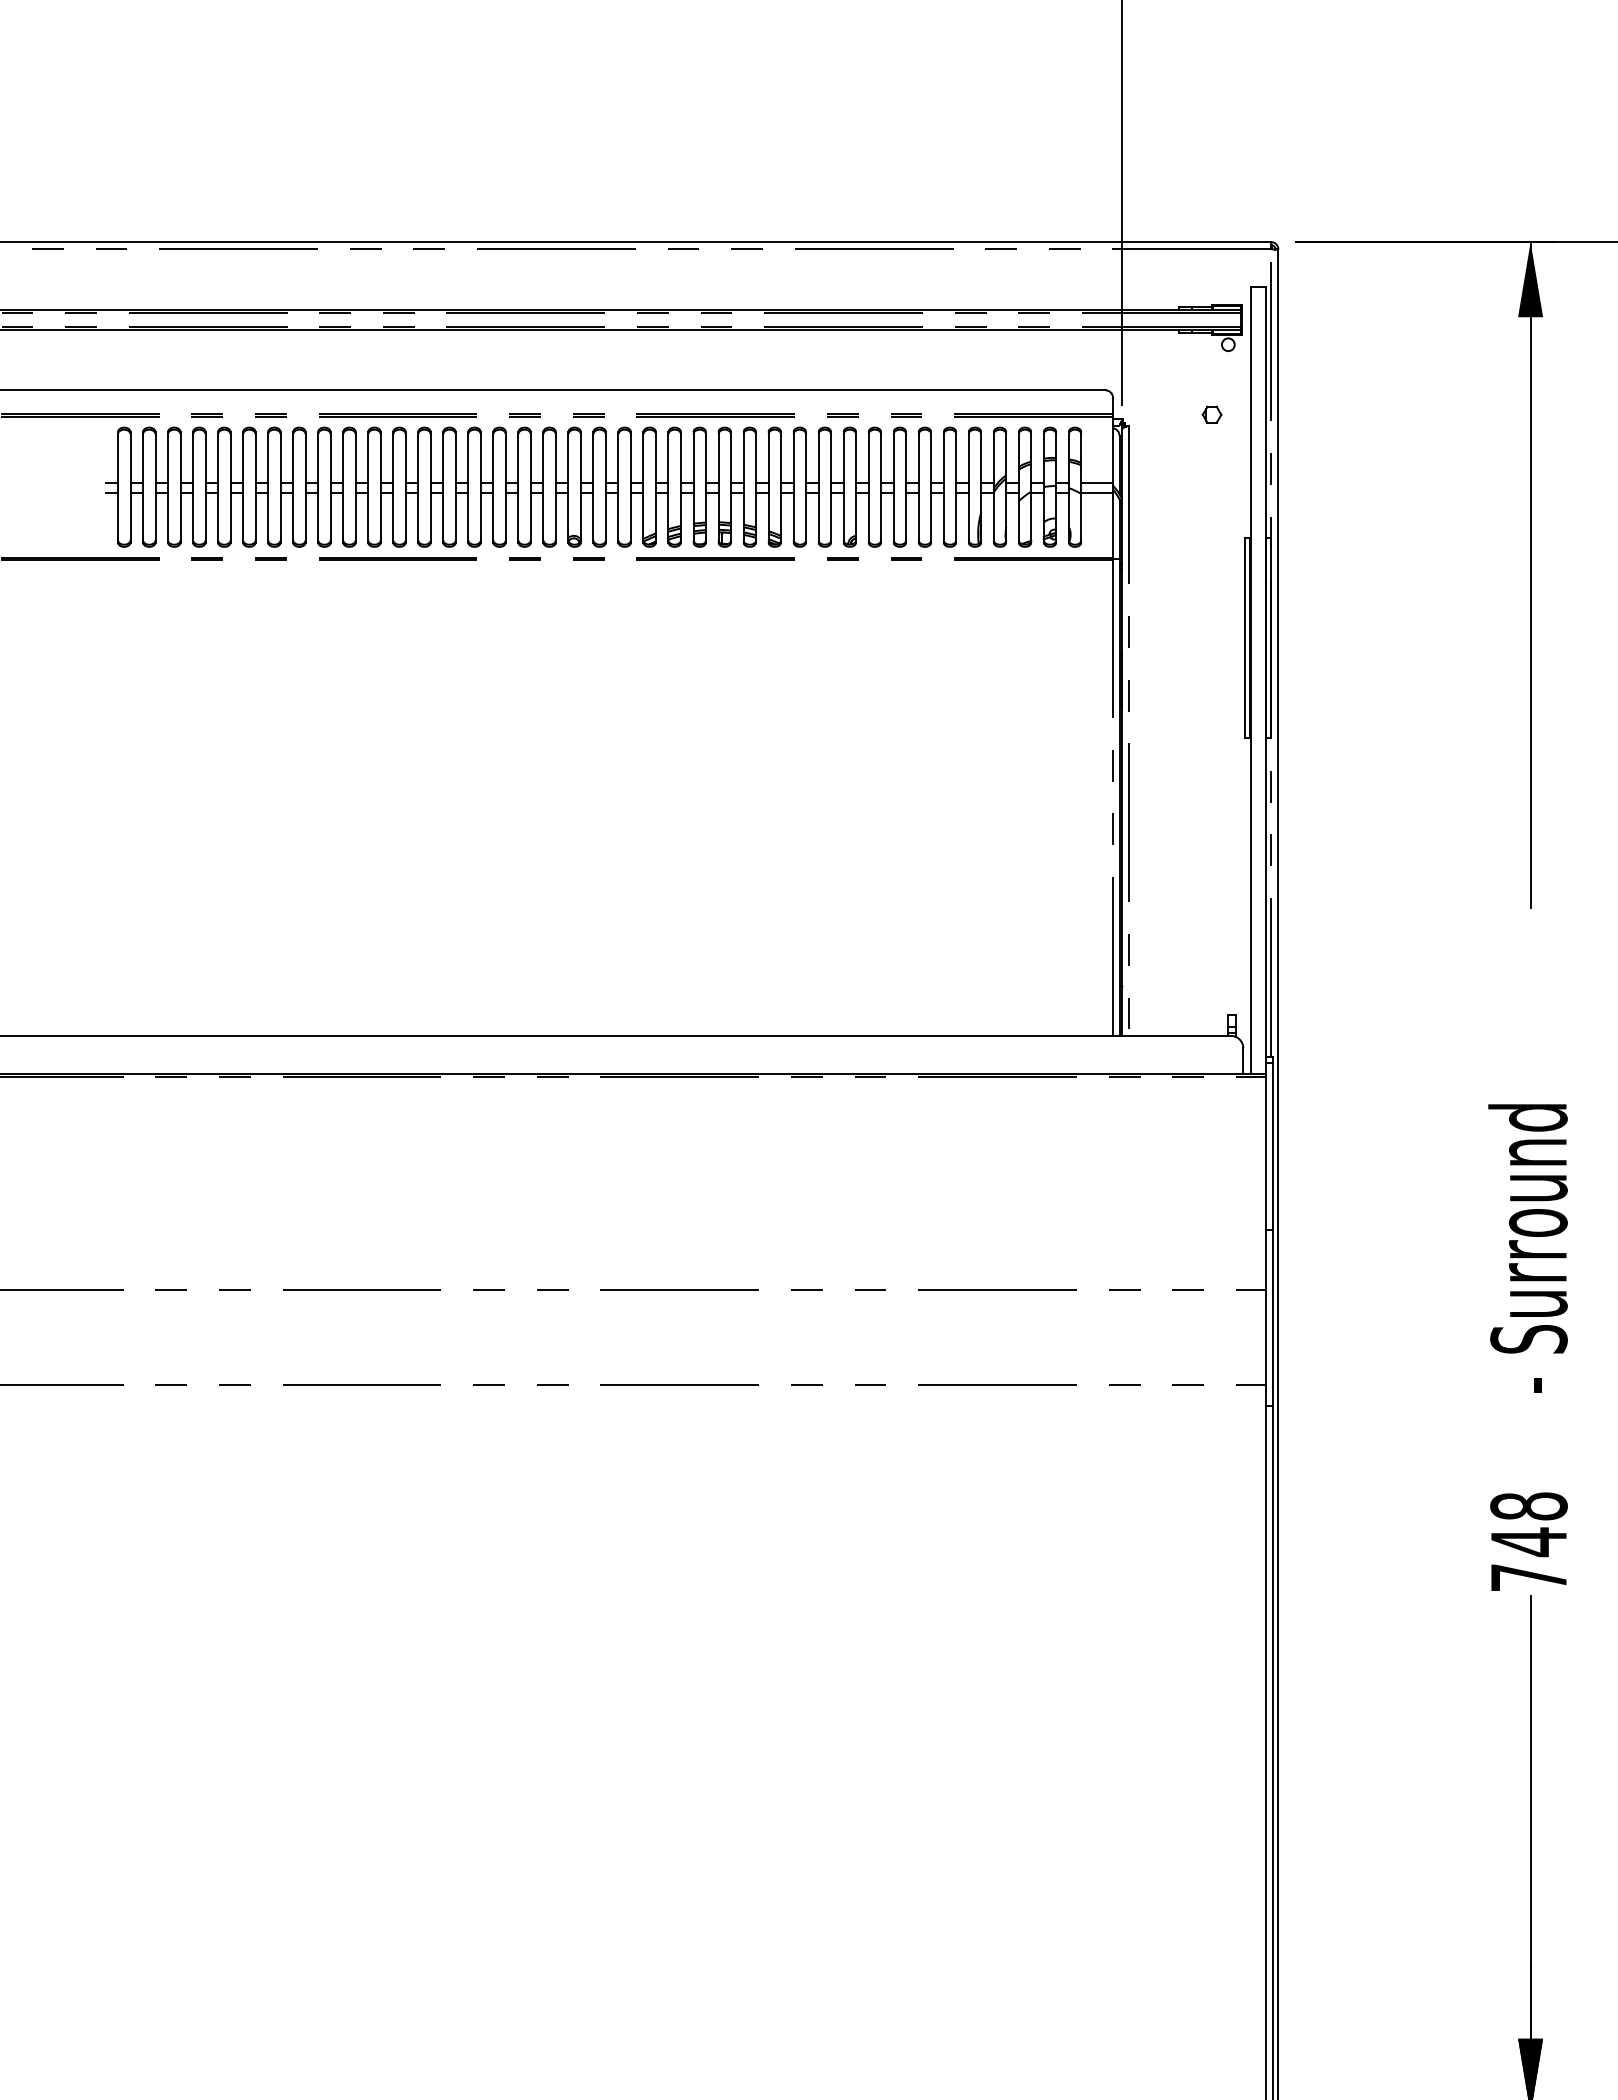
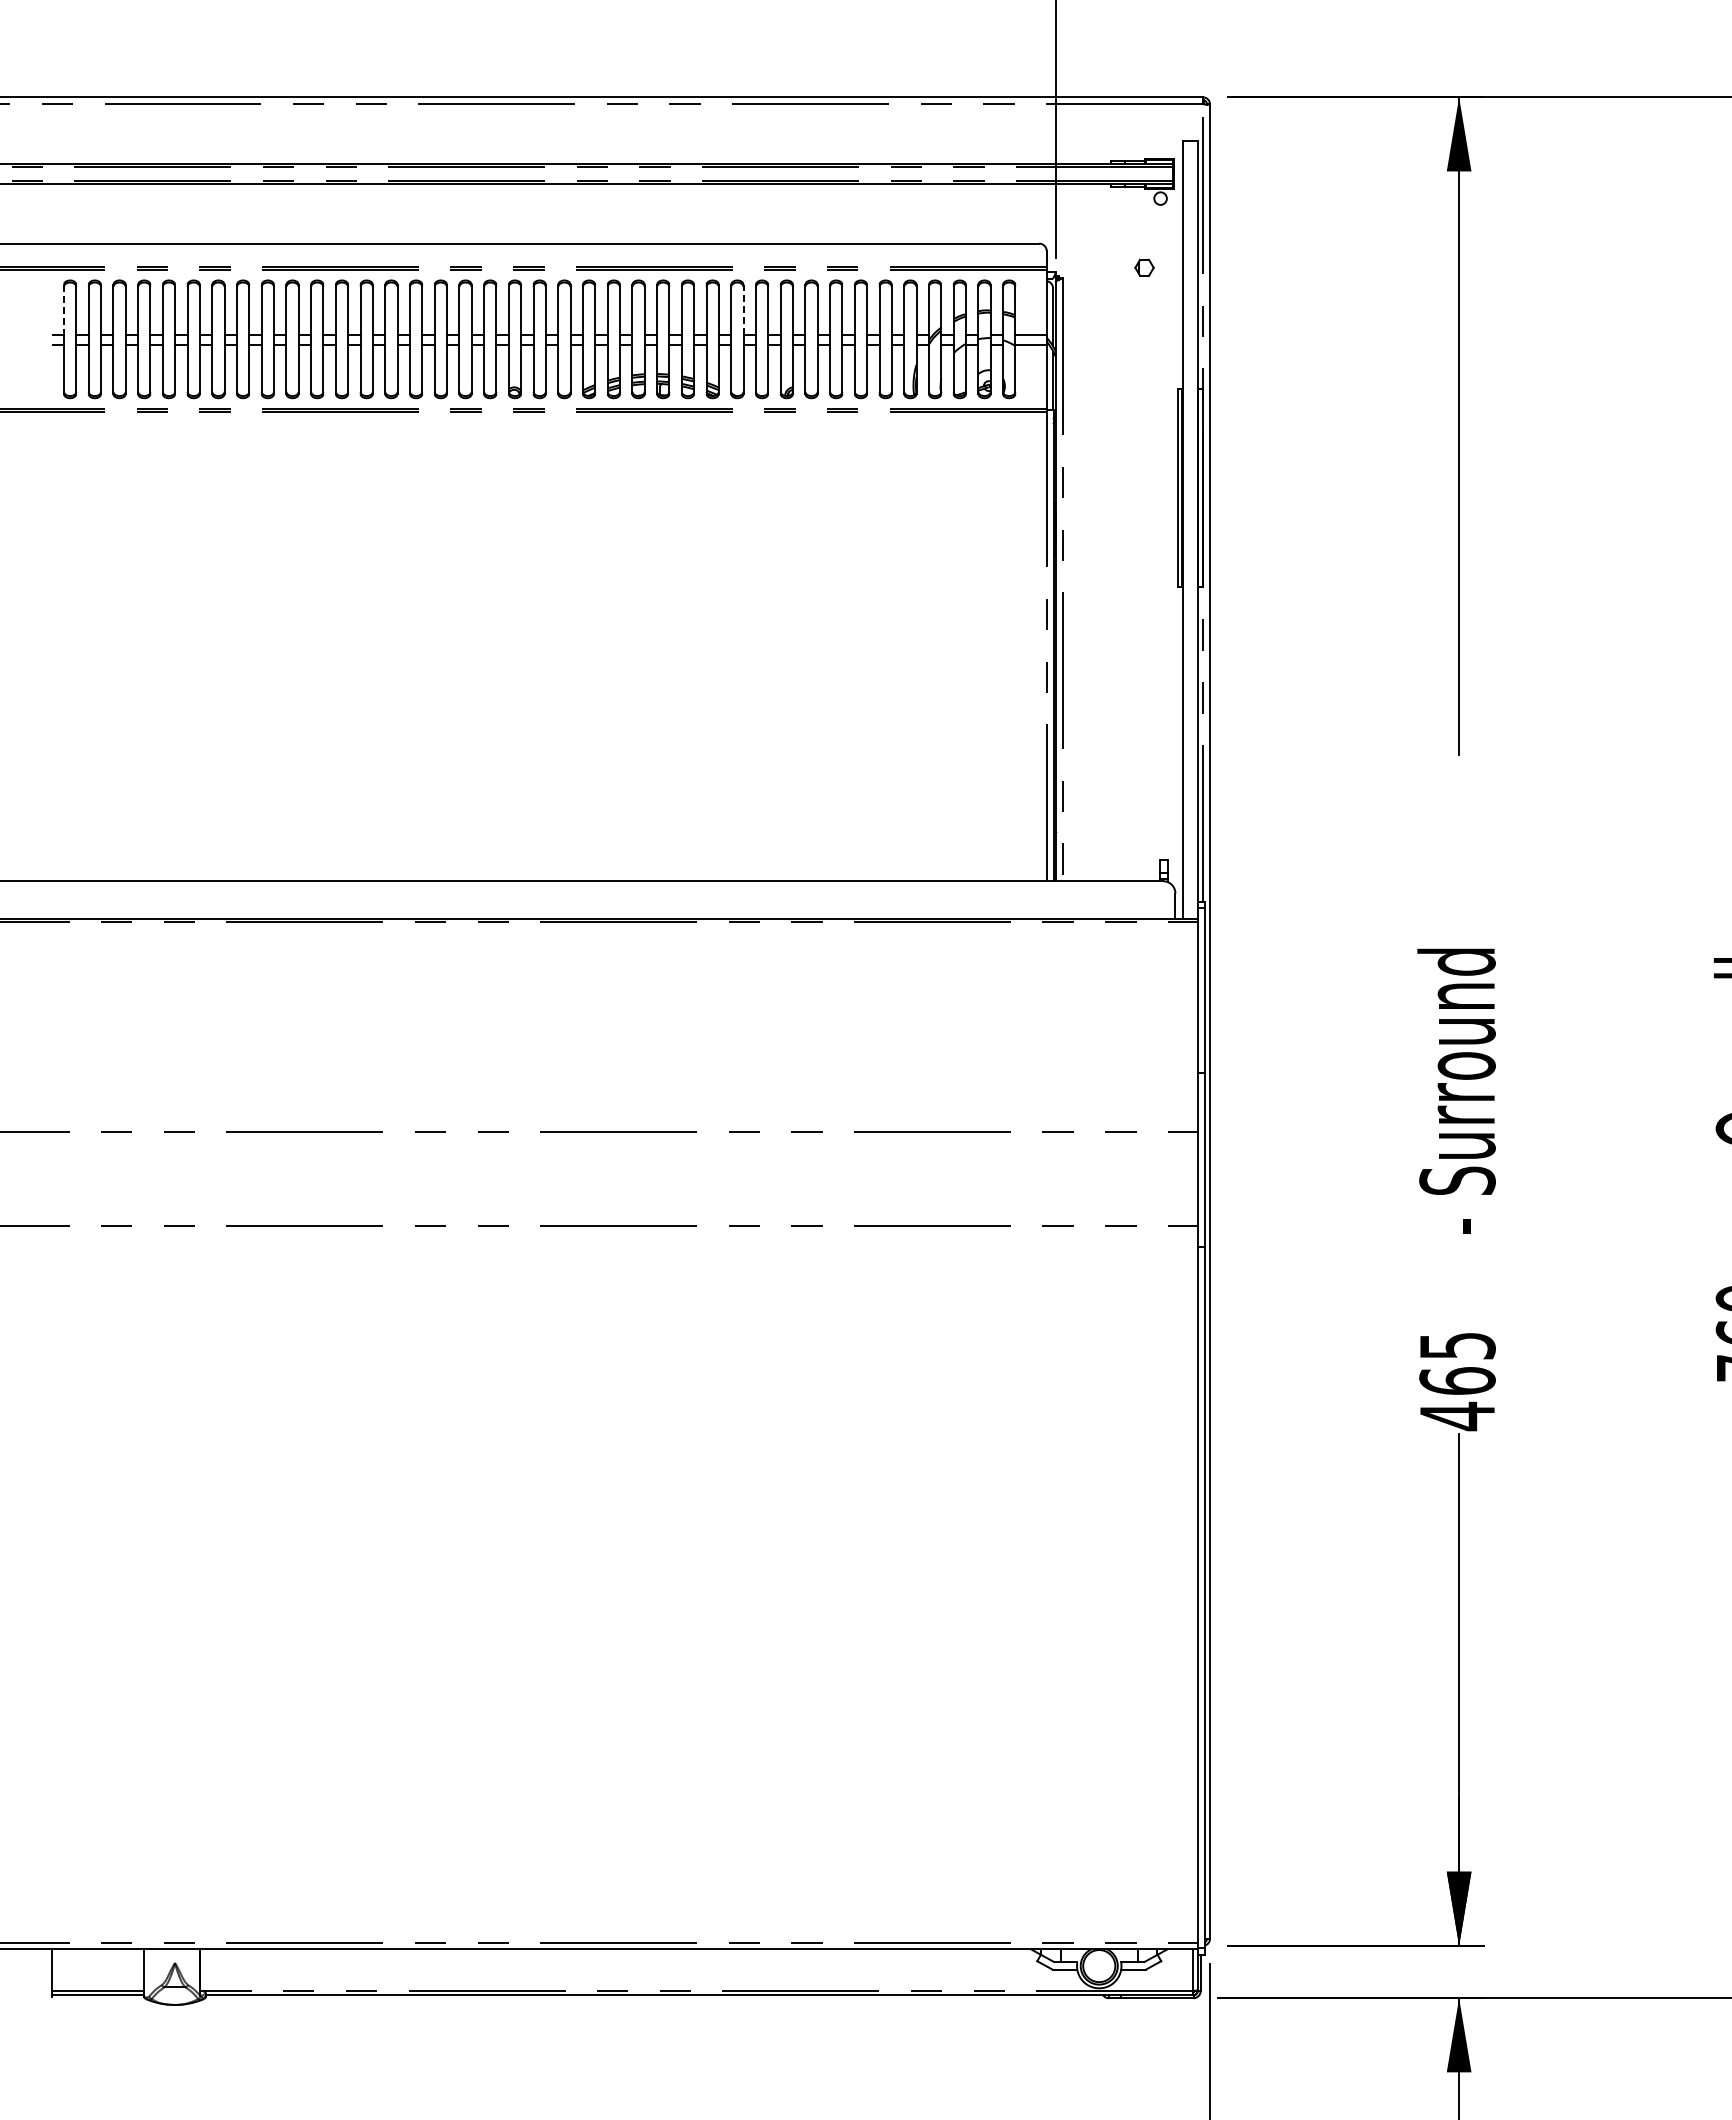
line: (806, 457) -> (743, 309), solid -> dashed
line: (117, 458) -> (63, 310), solid -> dashed
text: (1528, 1542) -> (1457, 1381), 748 -> 465

